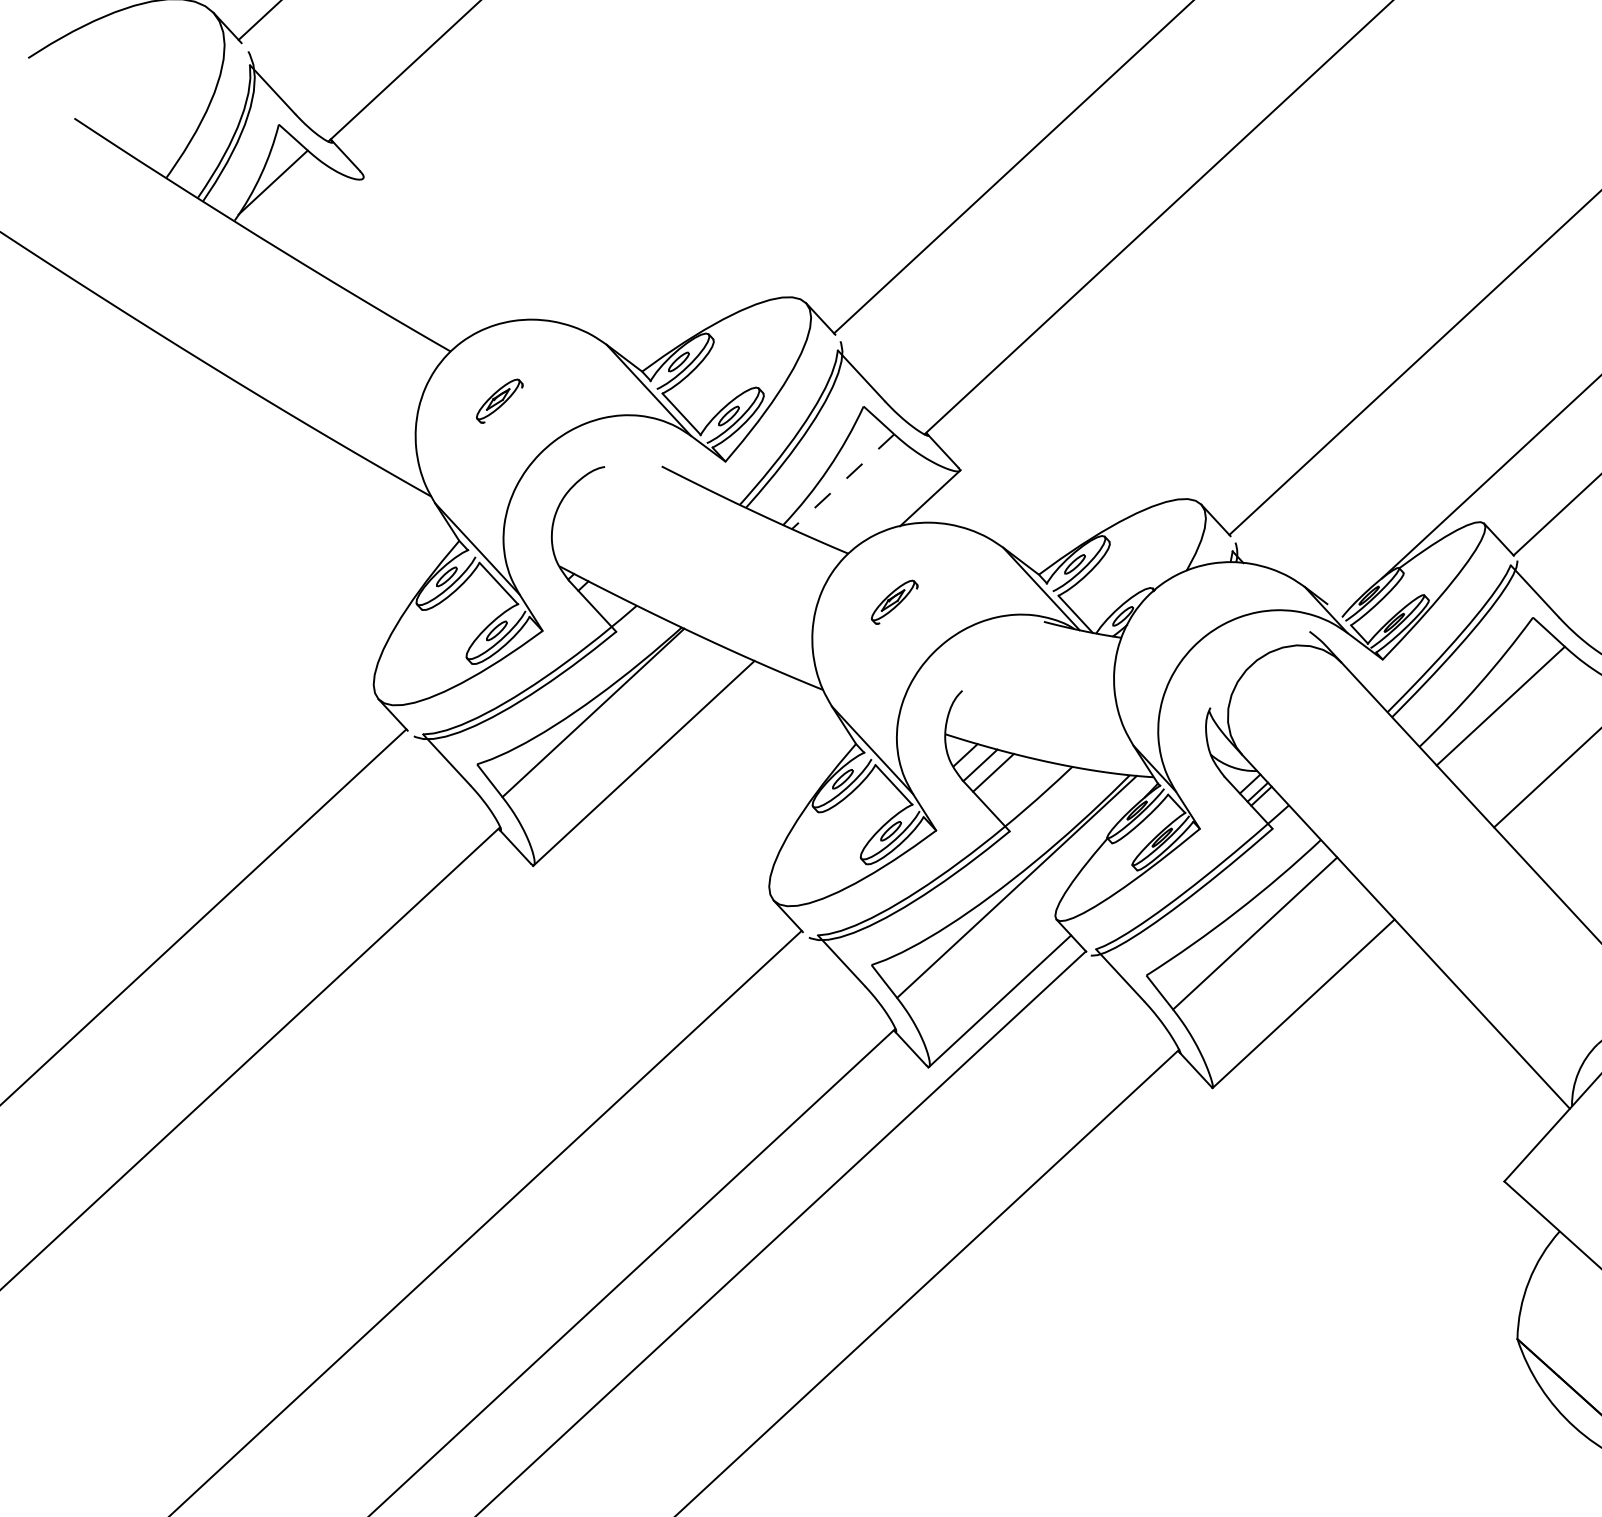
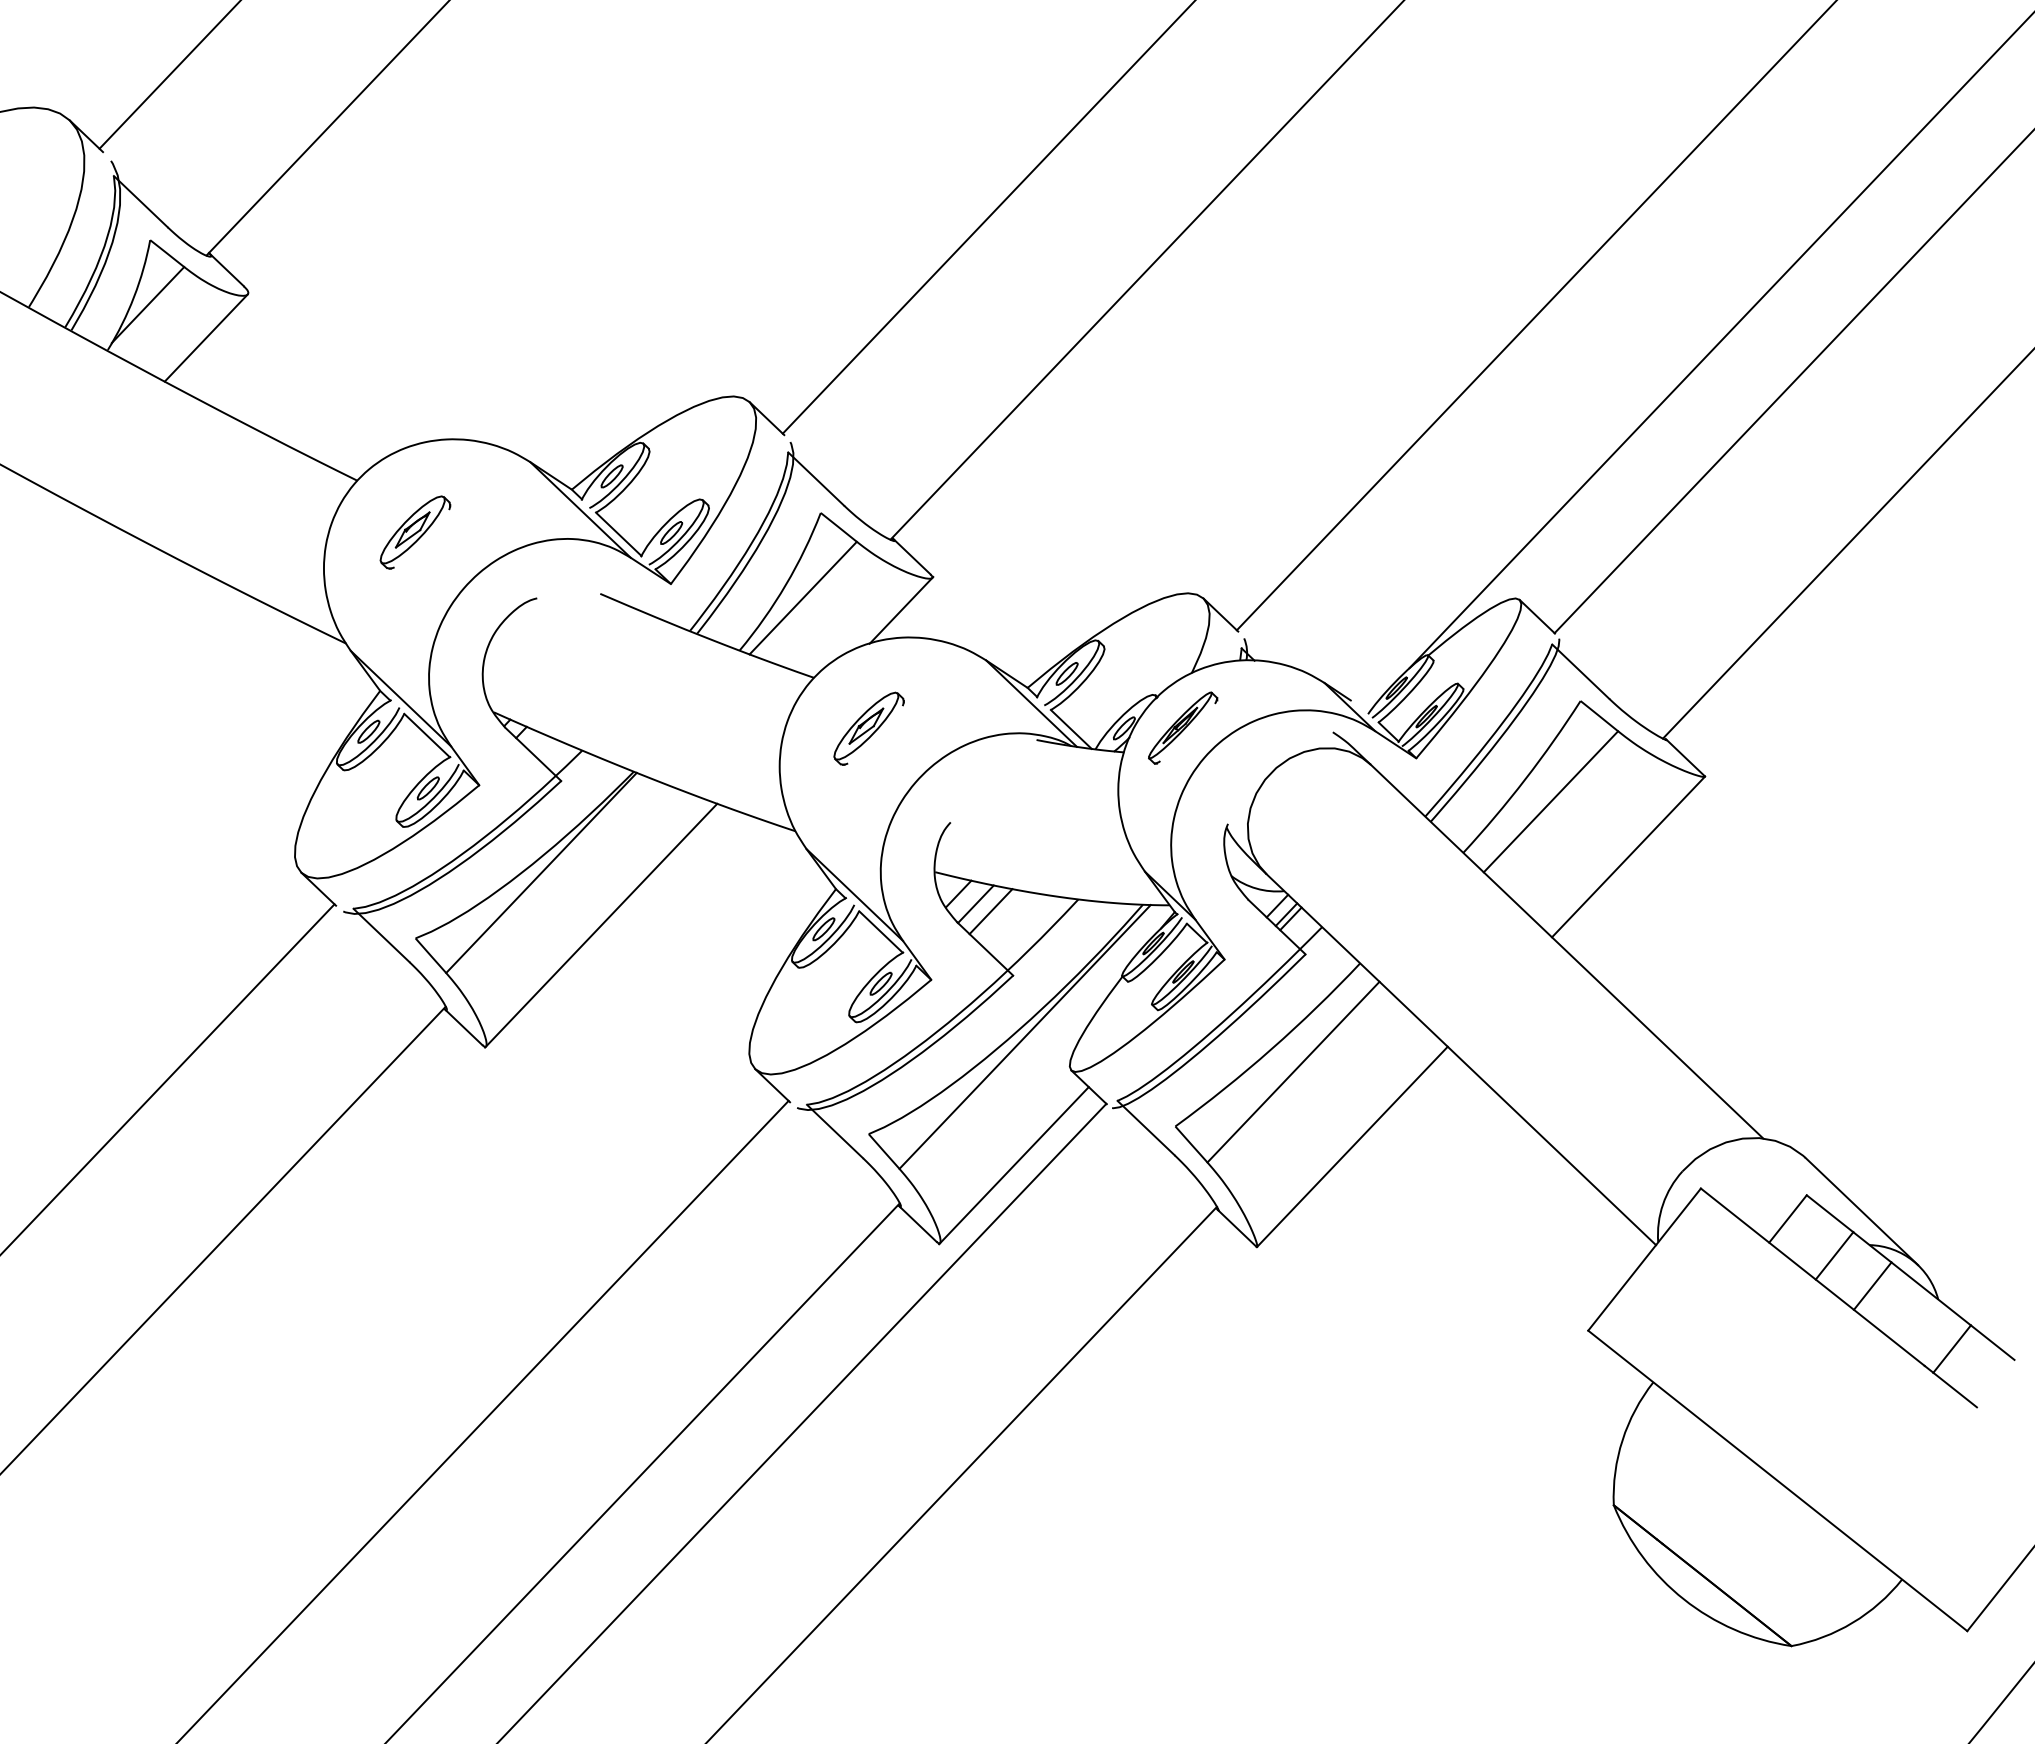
line: (322, 214) -> (205, 337), added
part: (499, 401) -> (415, 532), size x1.43
line: (843, 482) -> (803, 598), dashed -> solid
part: (894, 602) -> (868, 728), size x1.43
part: (1176, 618) -> (1183, 727), added

